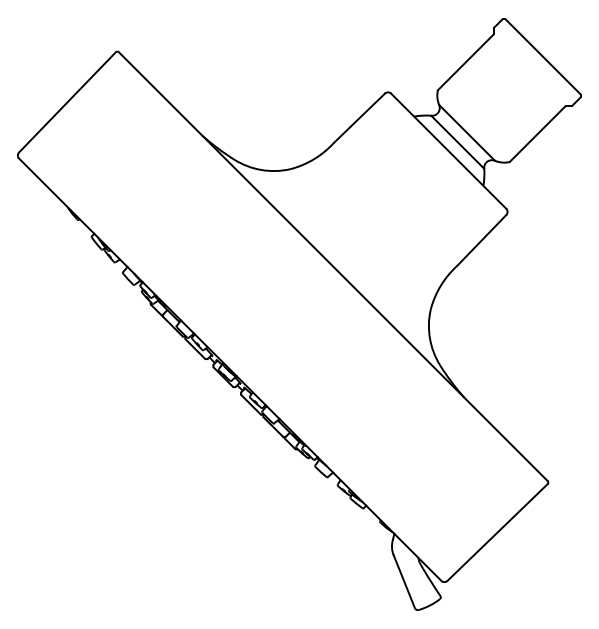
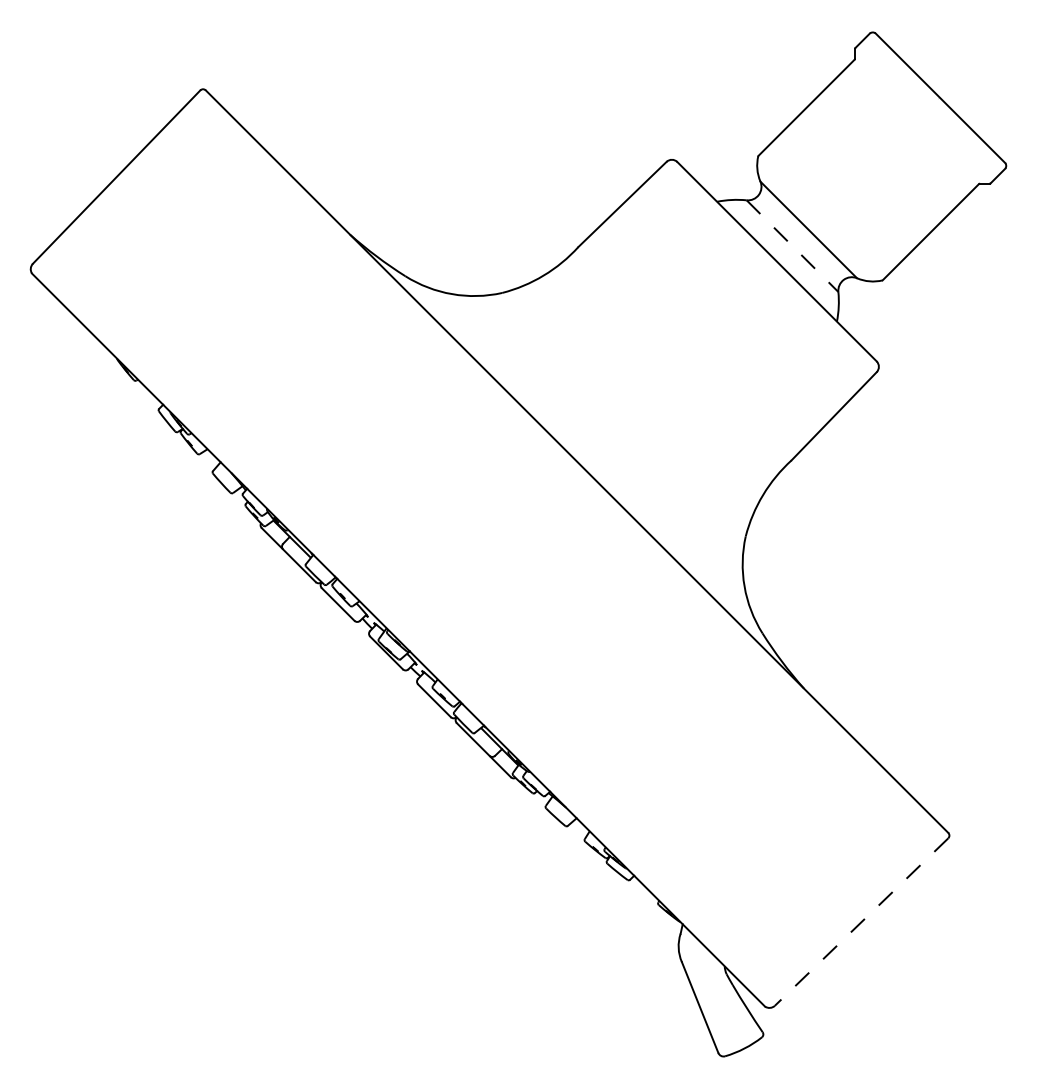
line: (458, 142) -> (793, 246), solid -> dashed
line: (497, 532) -> (861, 922), solid -> dashed

